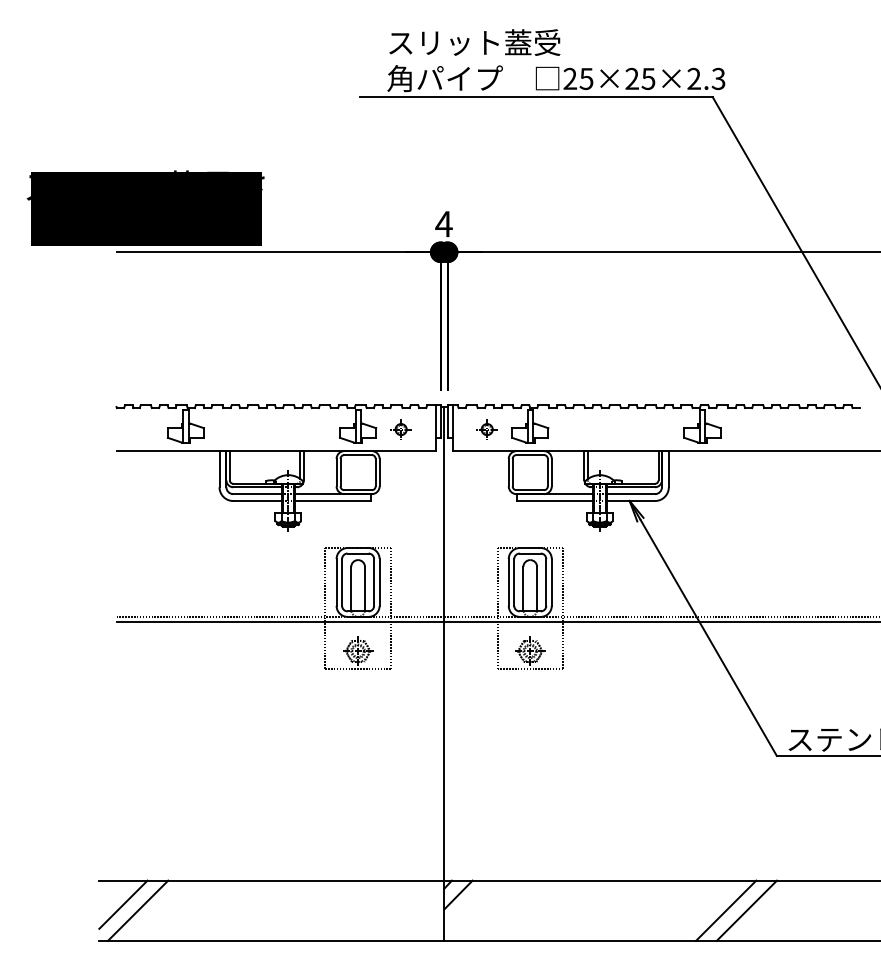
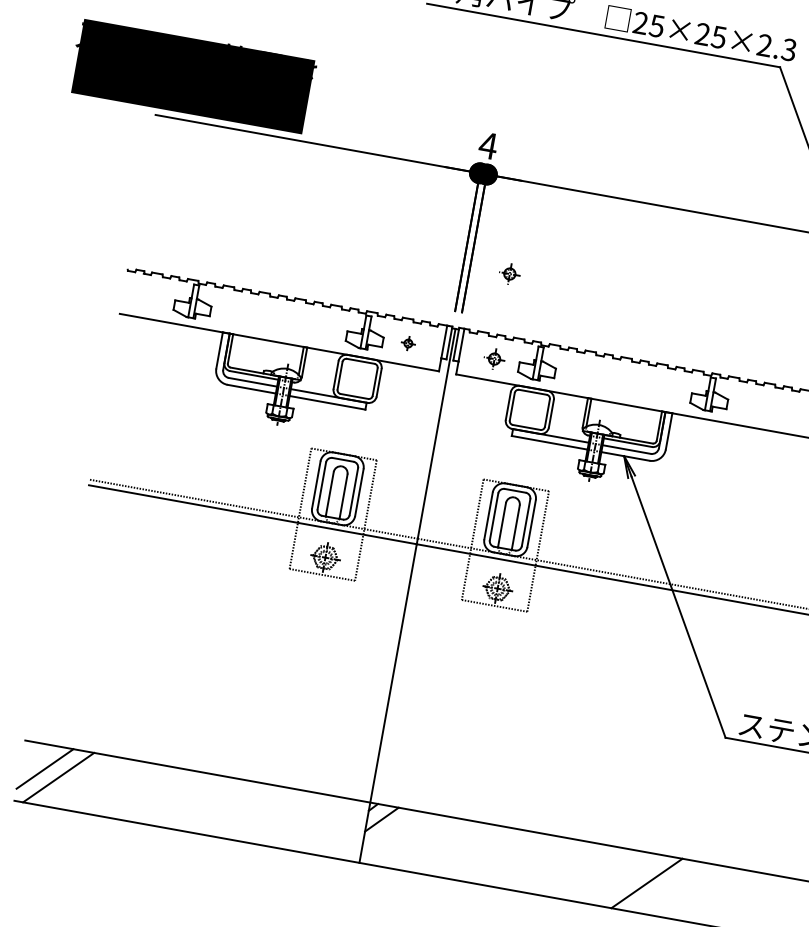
part: (486, 344) -> (509, 273), added
part: (400, 429) -> (407, 343), size x0.7
line: (746, 910) -> (667, 886), removed

